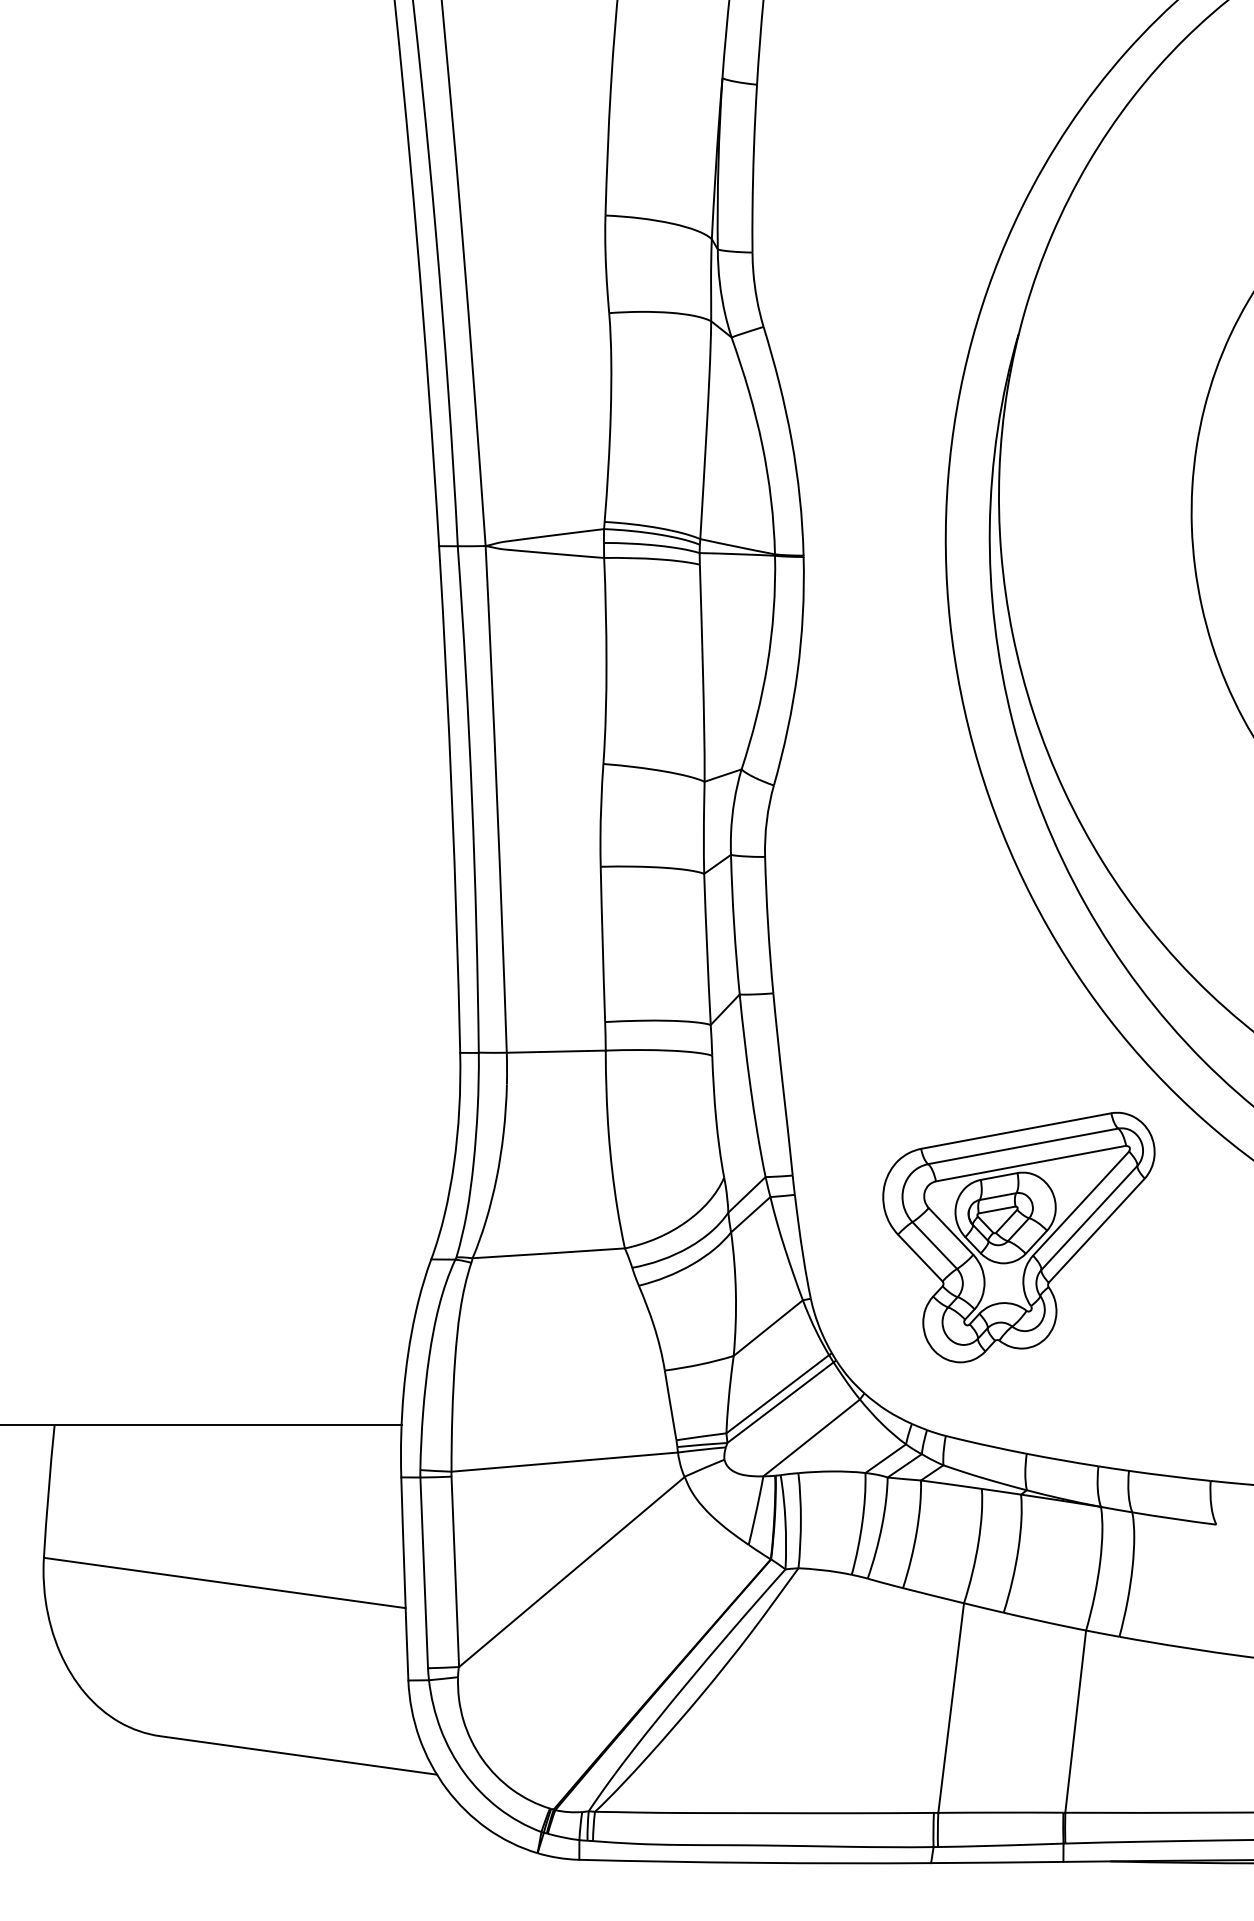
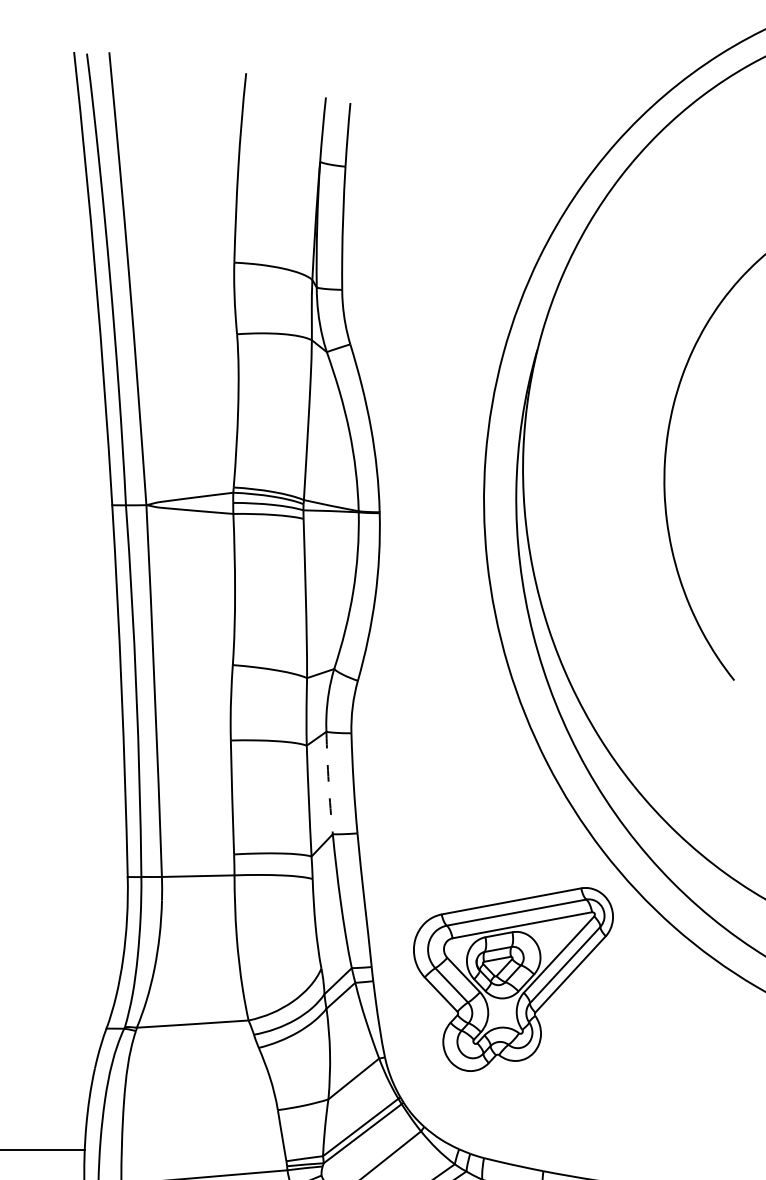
arc: (734, 924) -> (328, 782), solid -> dashed
part: (1018, 1237) -> (513, 979), moved

